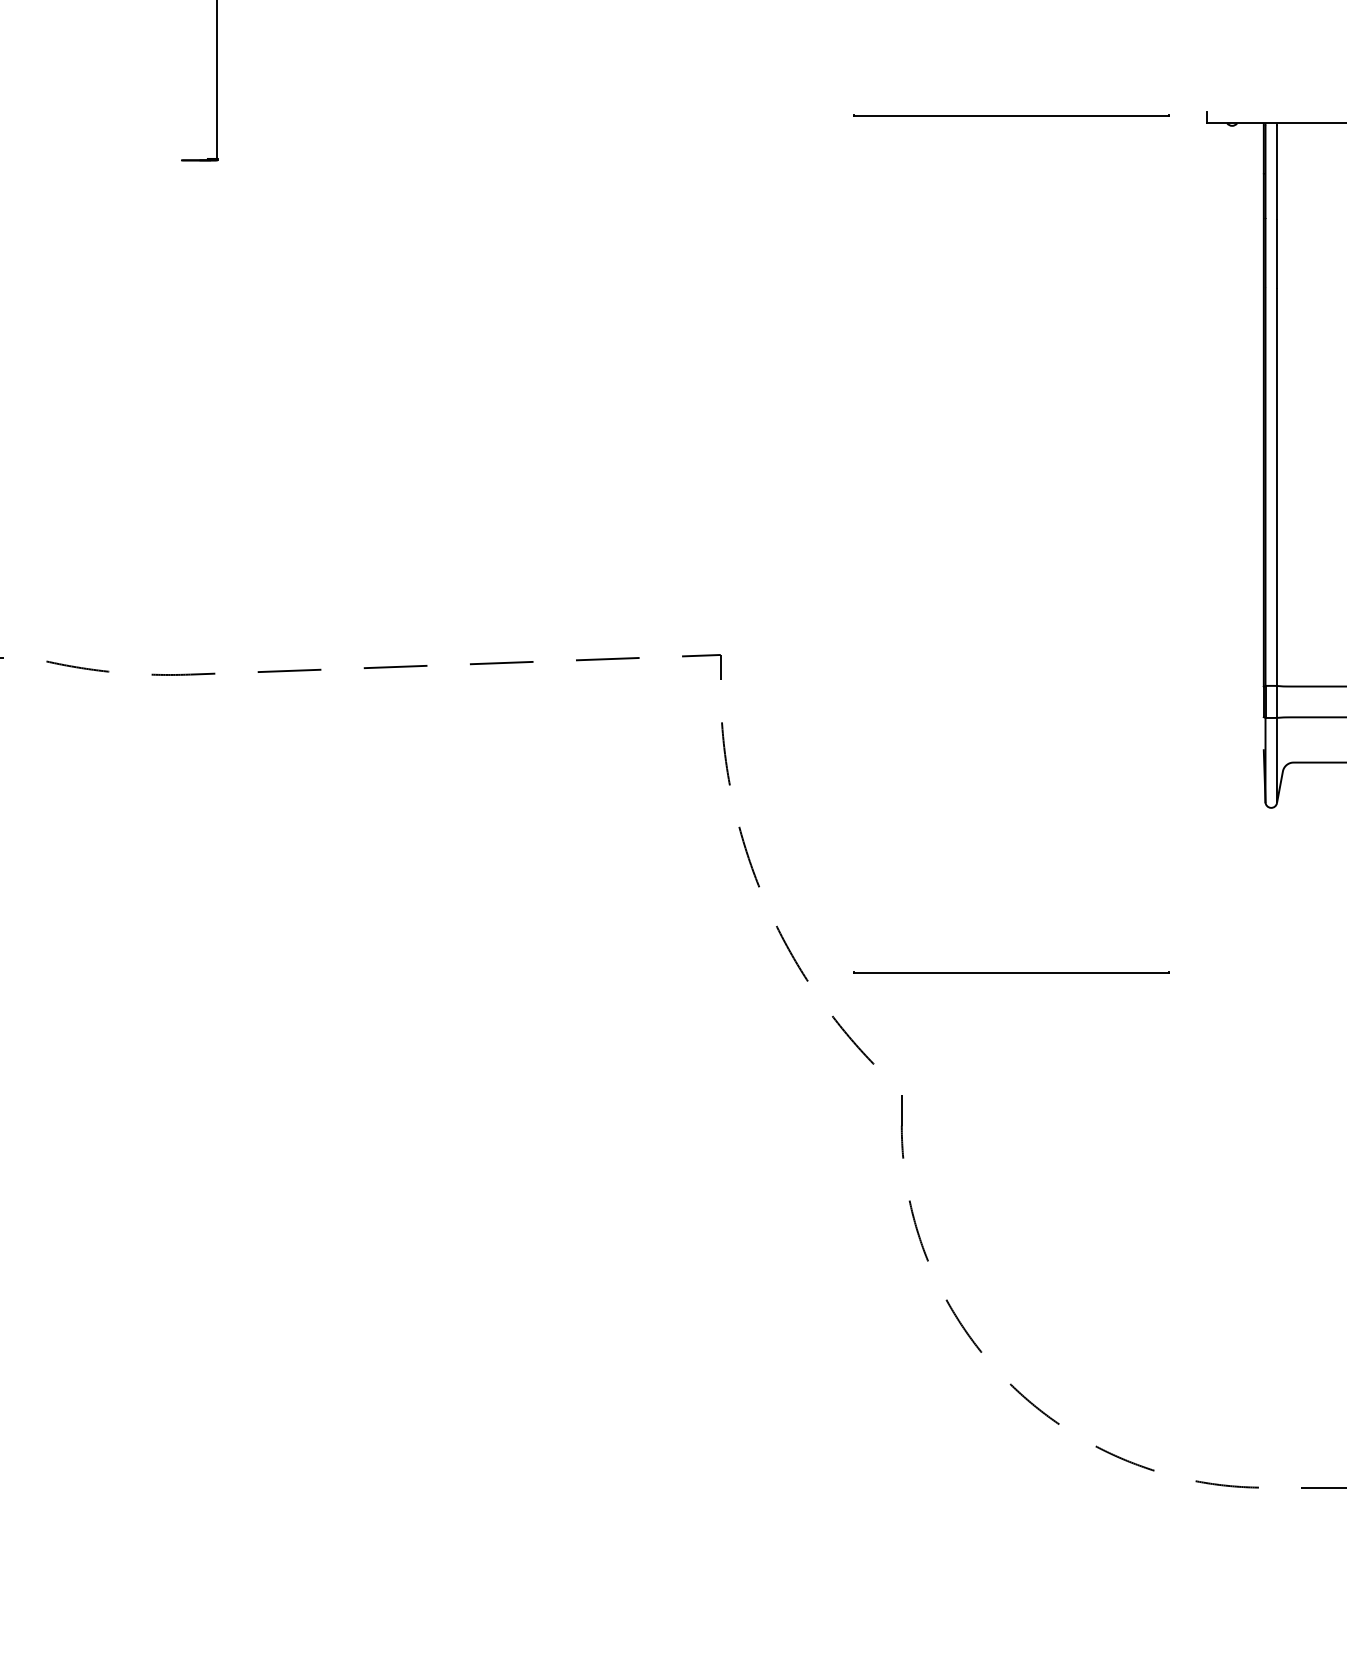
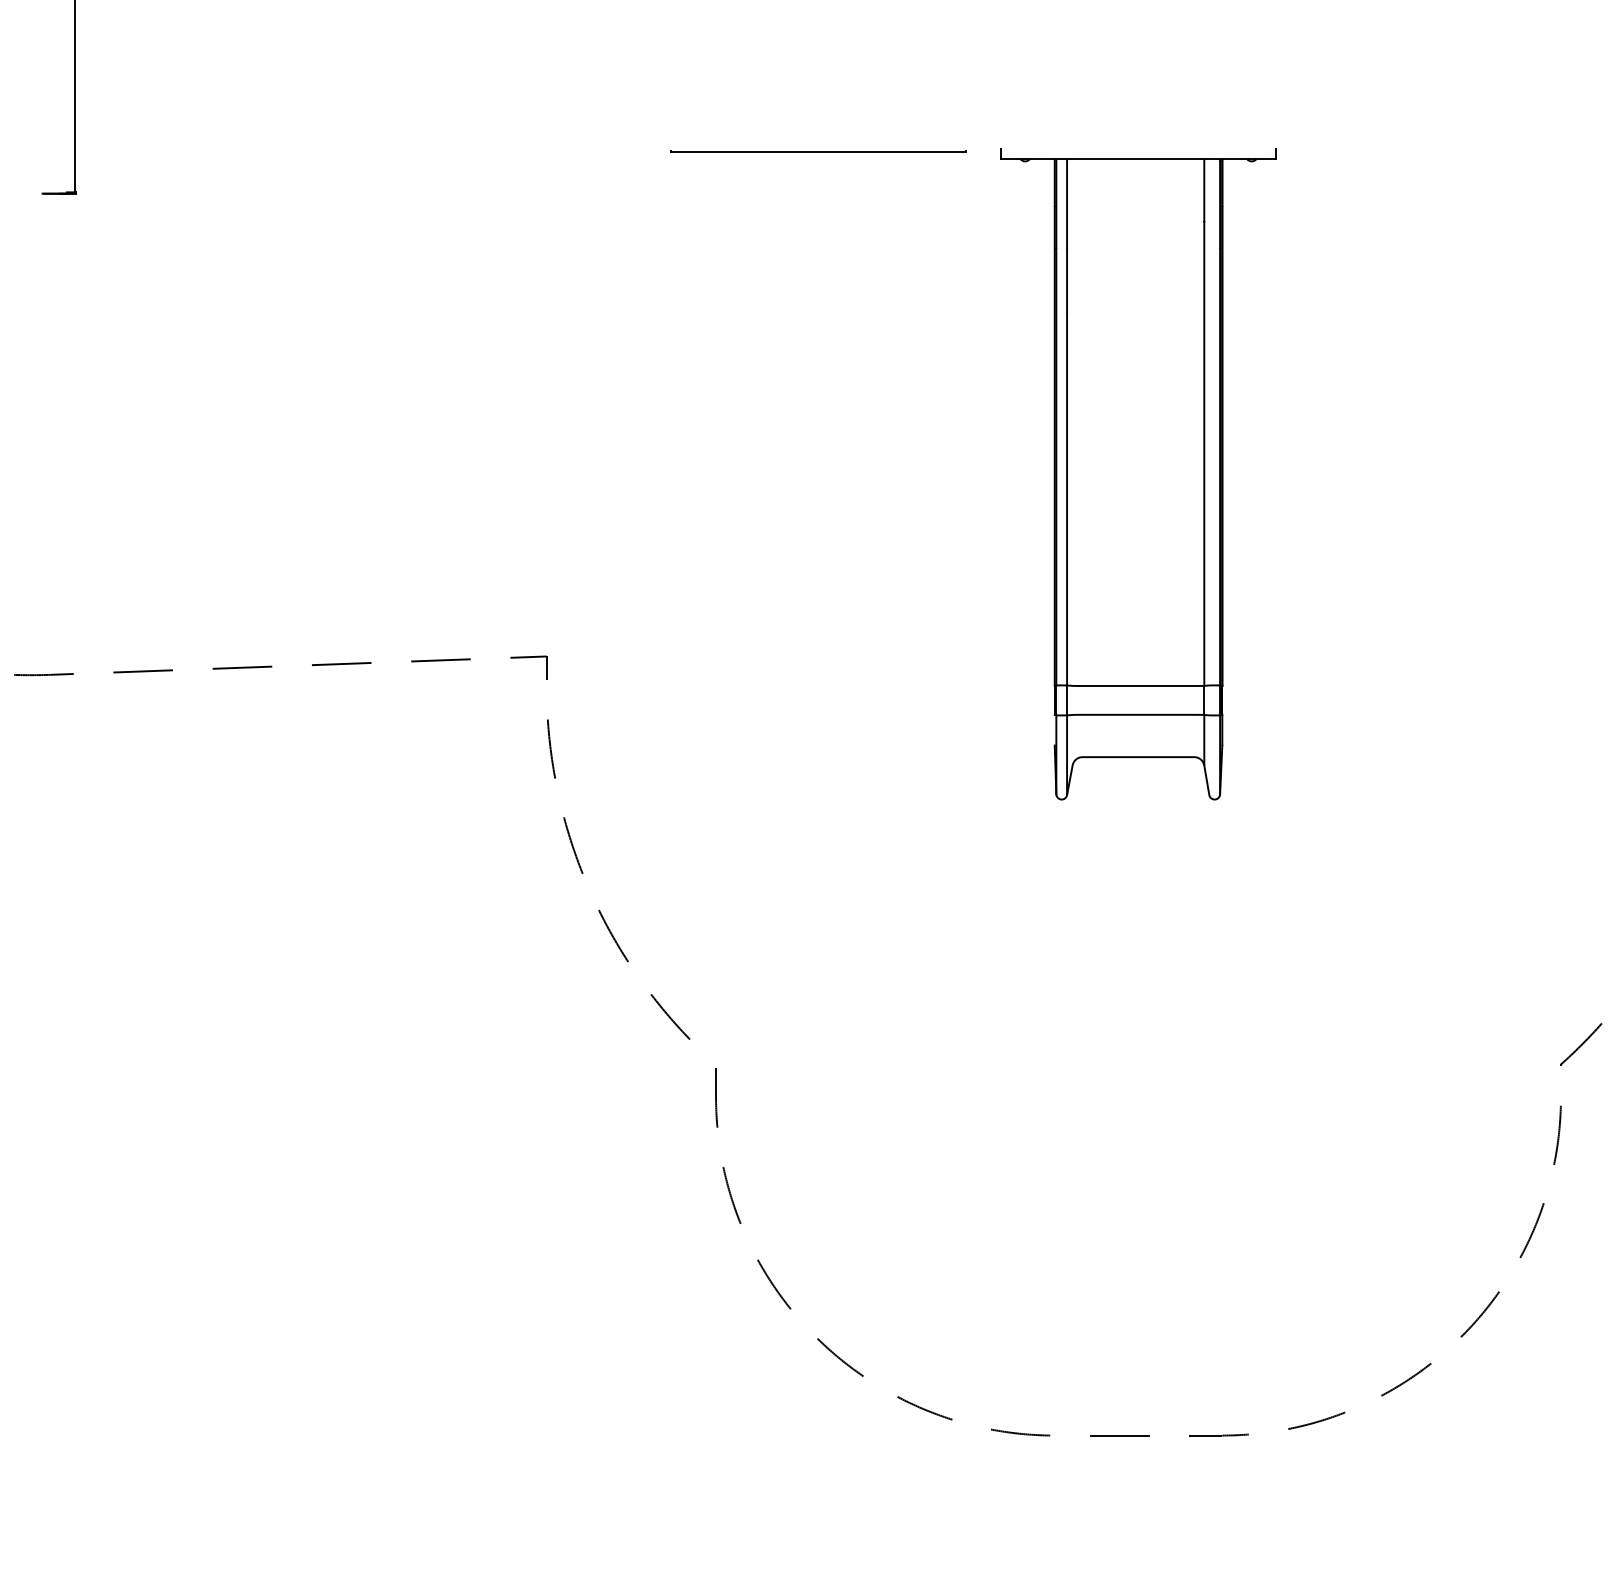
line: (1011, 972) -> (818, 953), removed

